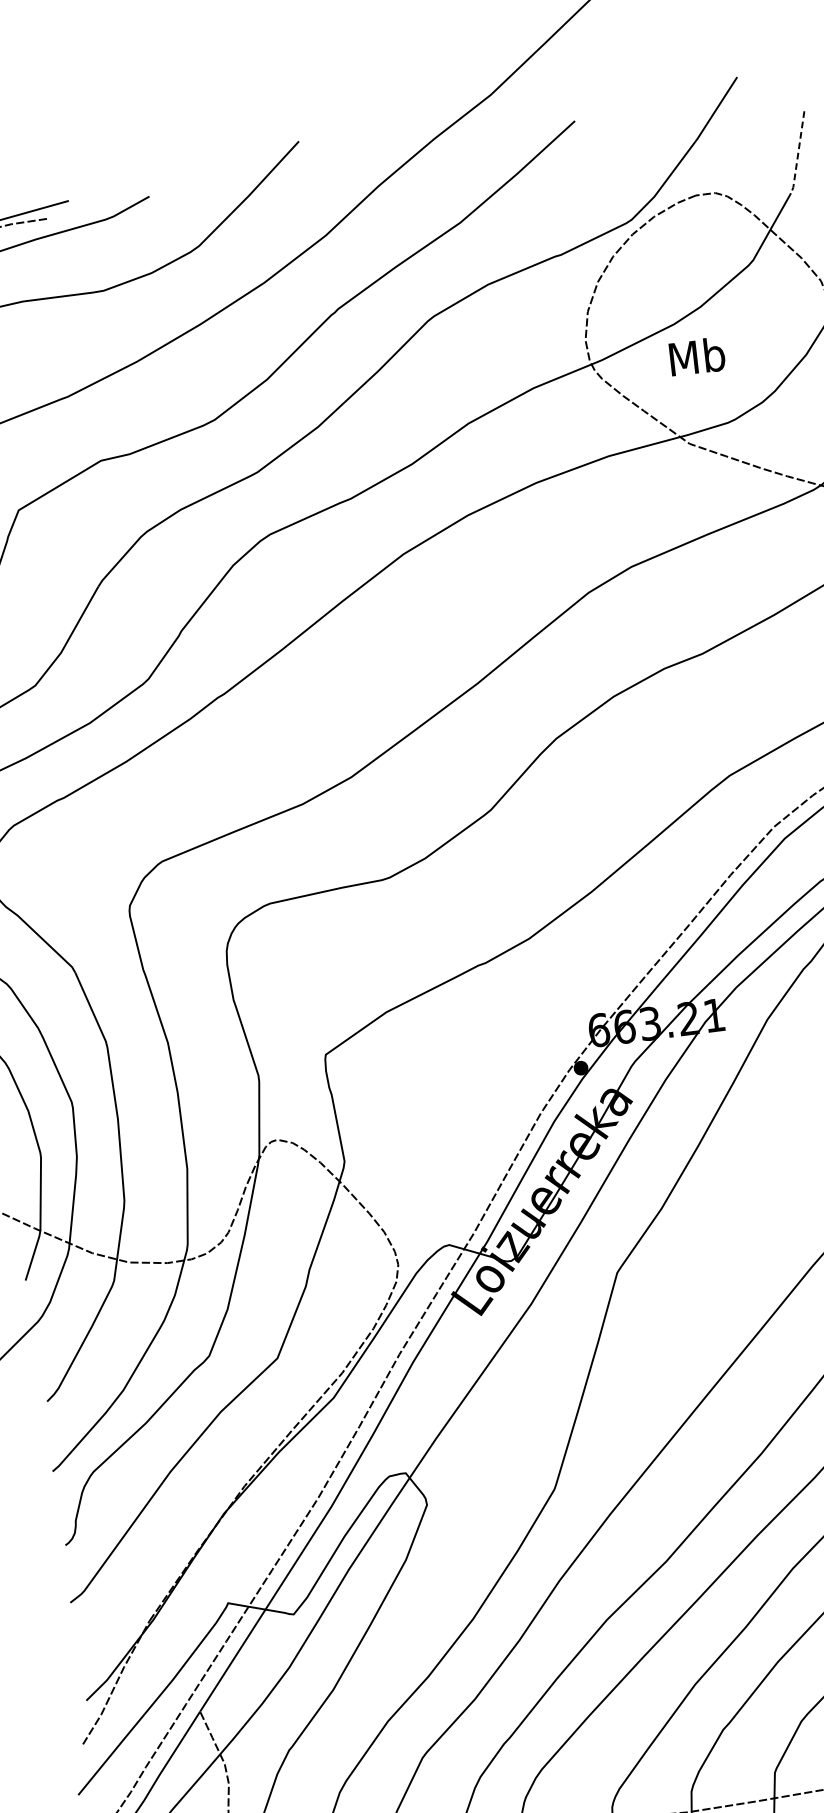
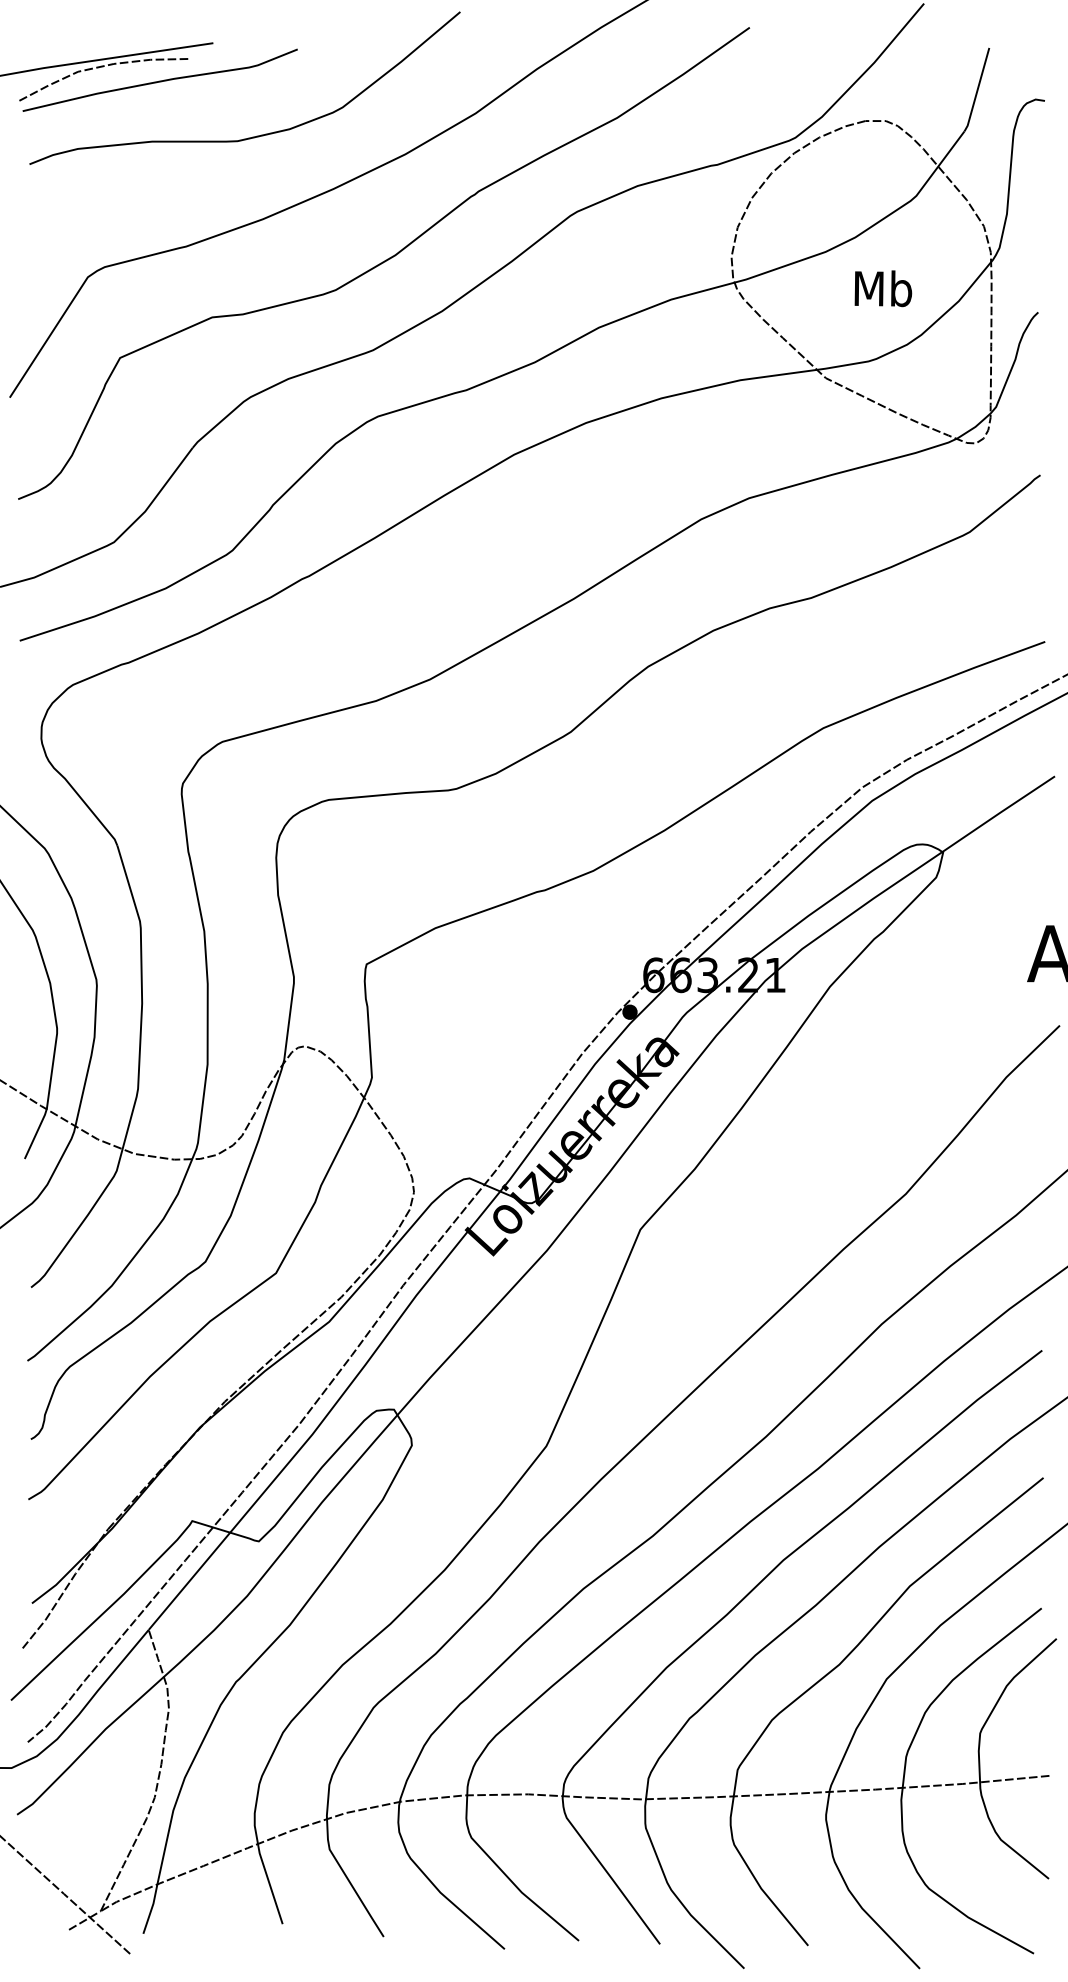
line: (798, 153) -> (977, 91), dashed -> solid
text: (697, 356) -> (883, 288), moved

